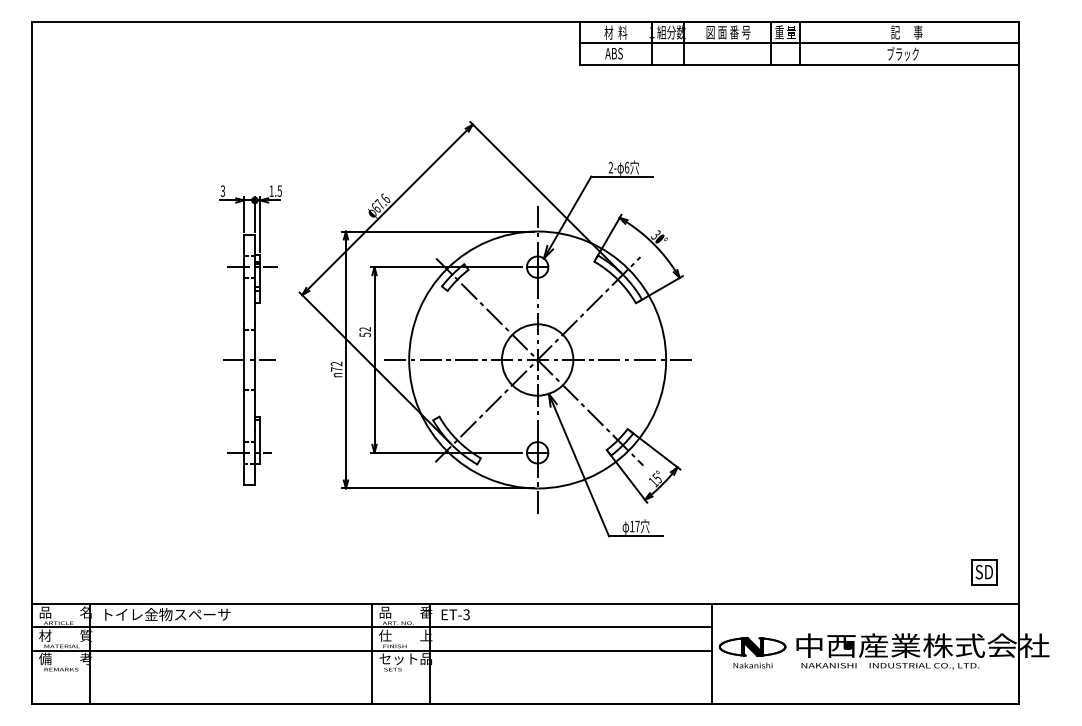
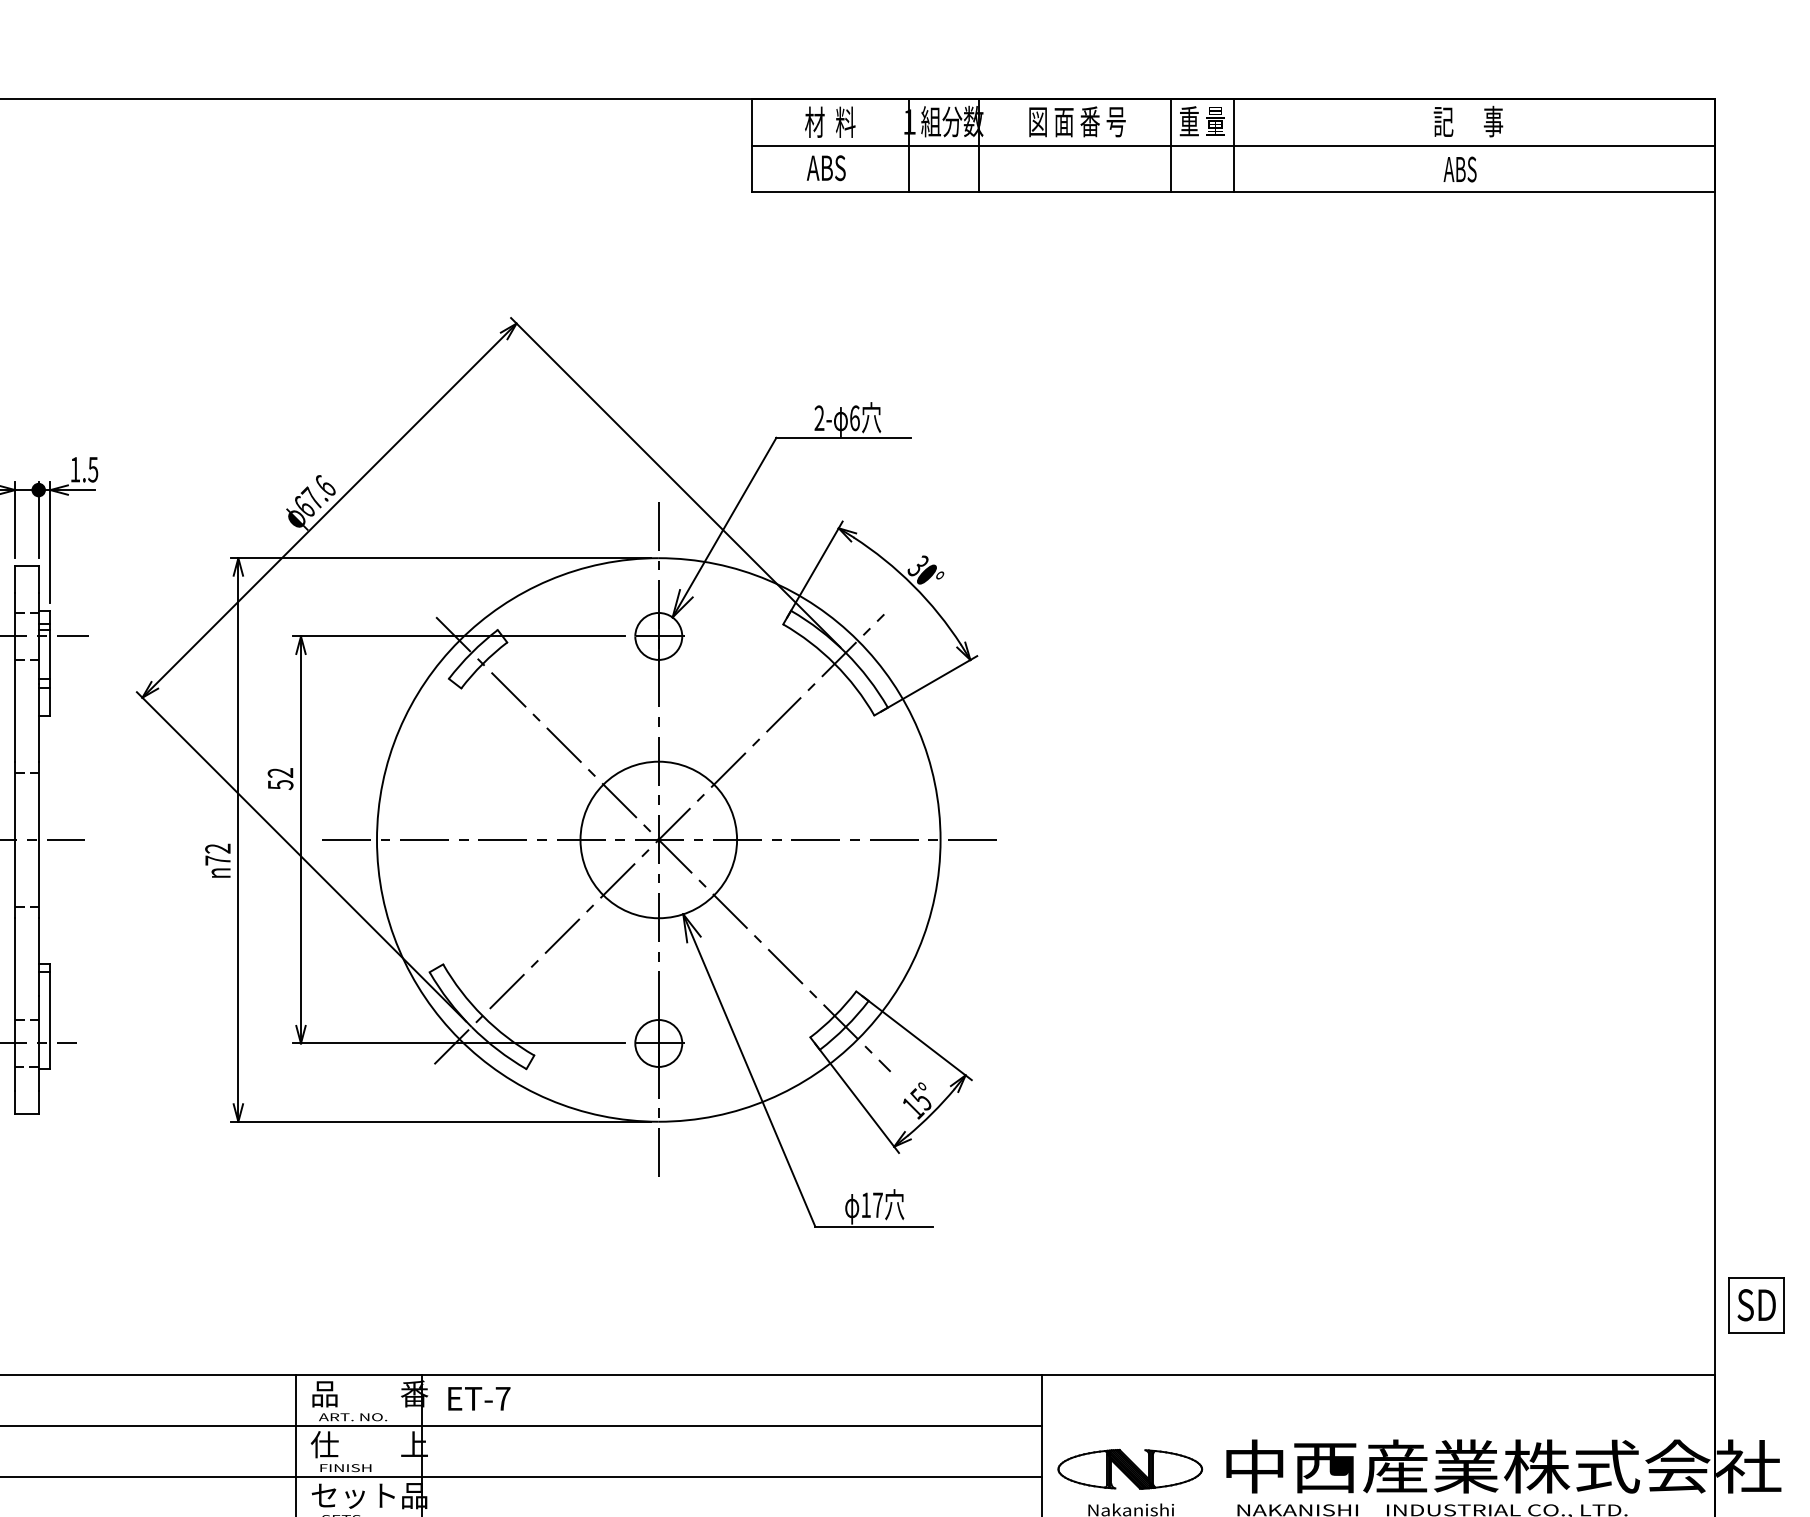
text: (902, 53) -> (1458, 167), ブラック -> ABS
part: (984, 572) -> (1757, 1306), moved
text: (466, 614) -> (502, 1398), ET-3 -> ET-7

